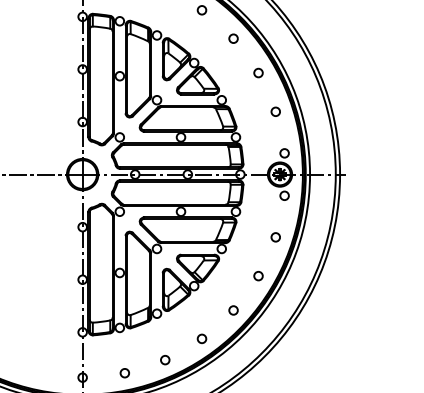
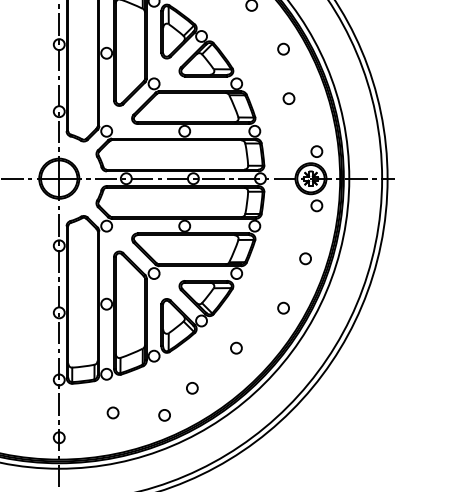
circle: (275, 111) -> (288, 98), moved
circle: (233, 310) -> (236, 348), moved
circle: (201, 338) -> (191, 387), moved
circle: (124, 373) -> (112, 413), moved

